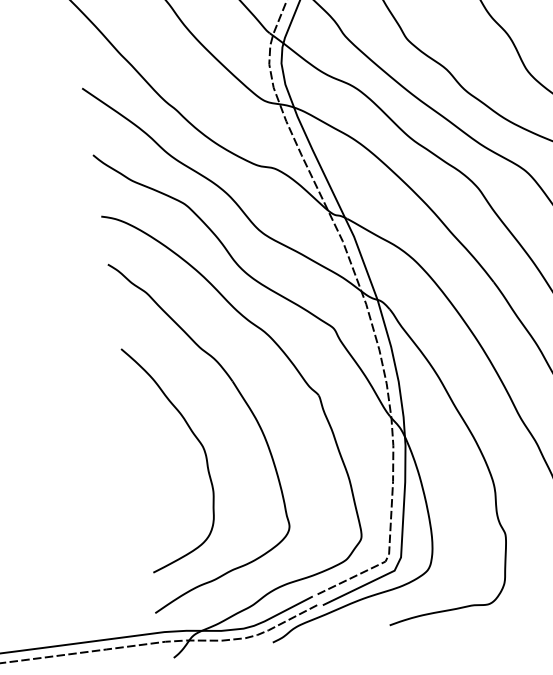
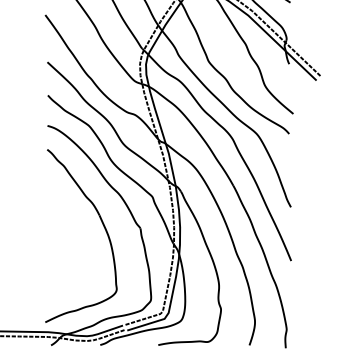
curve: (196, 440) -> (77, 241), removed

